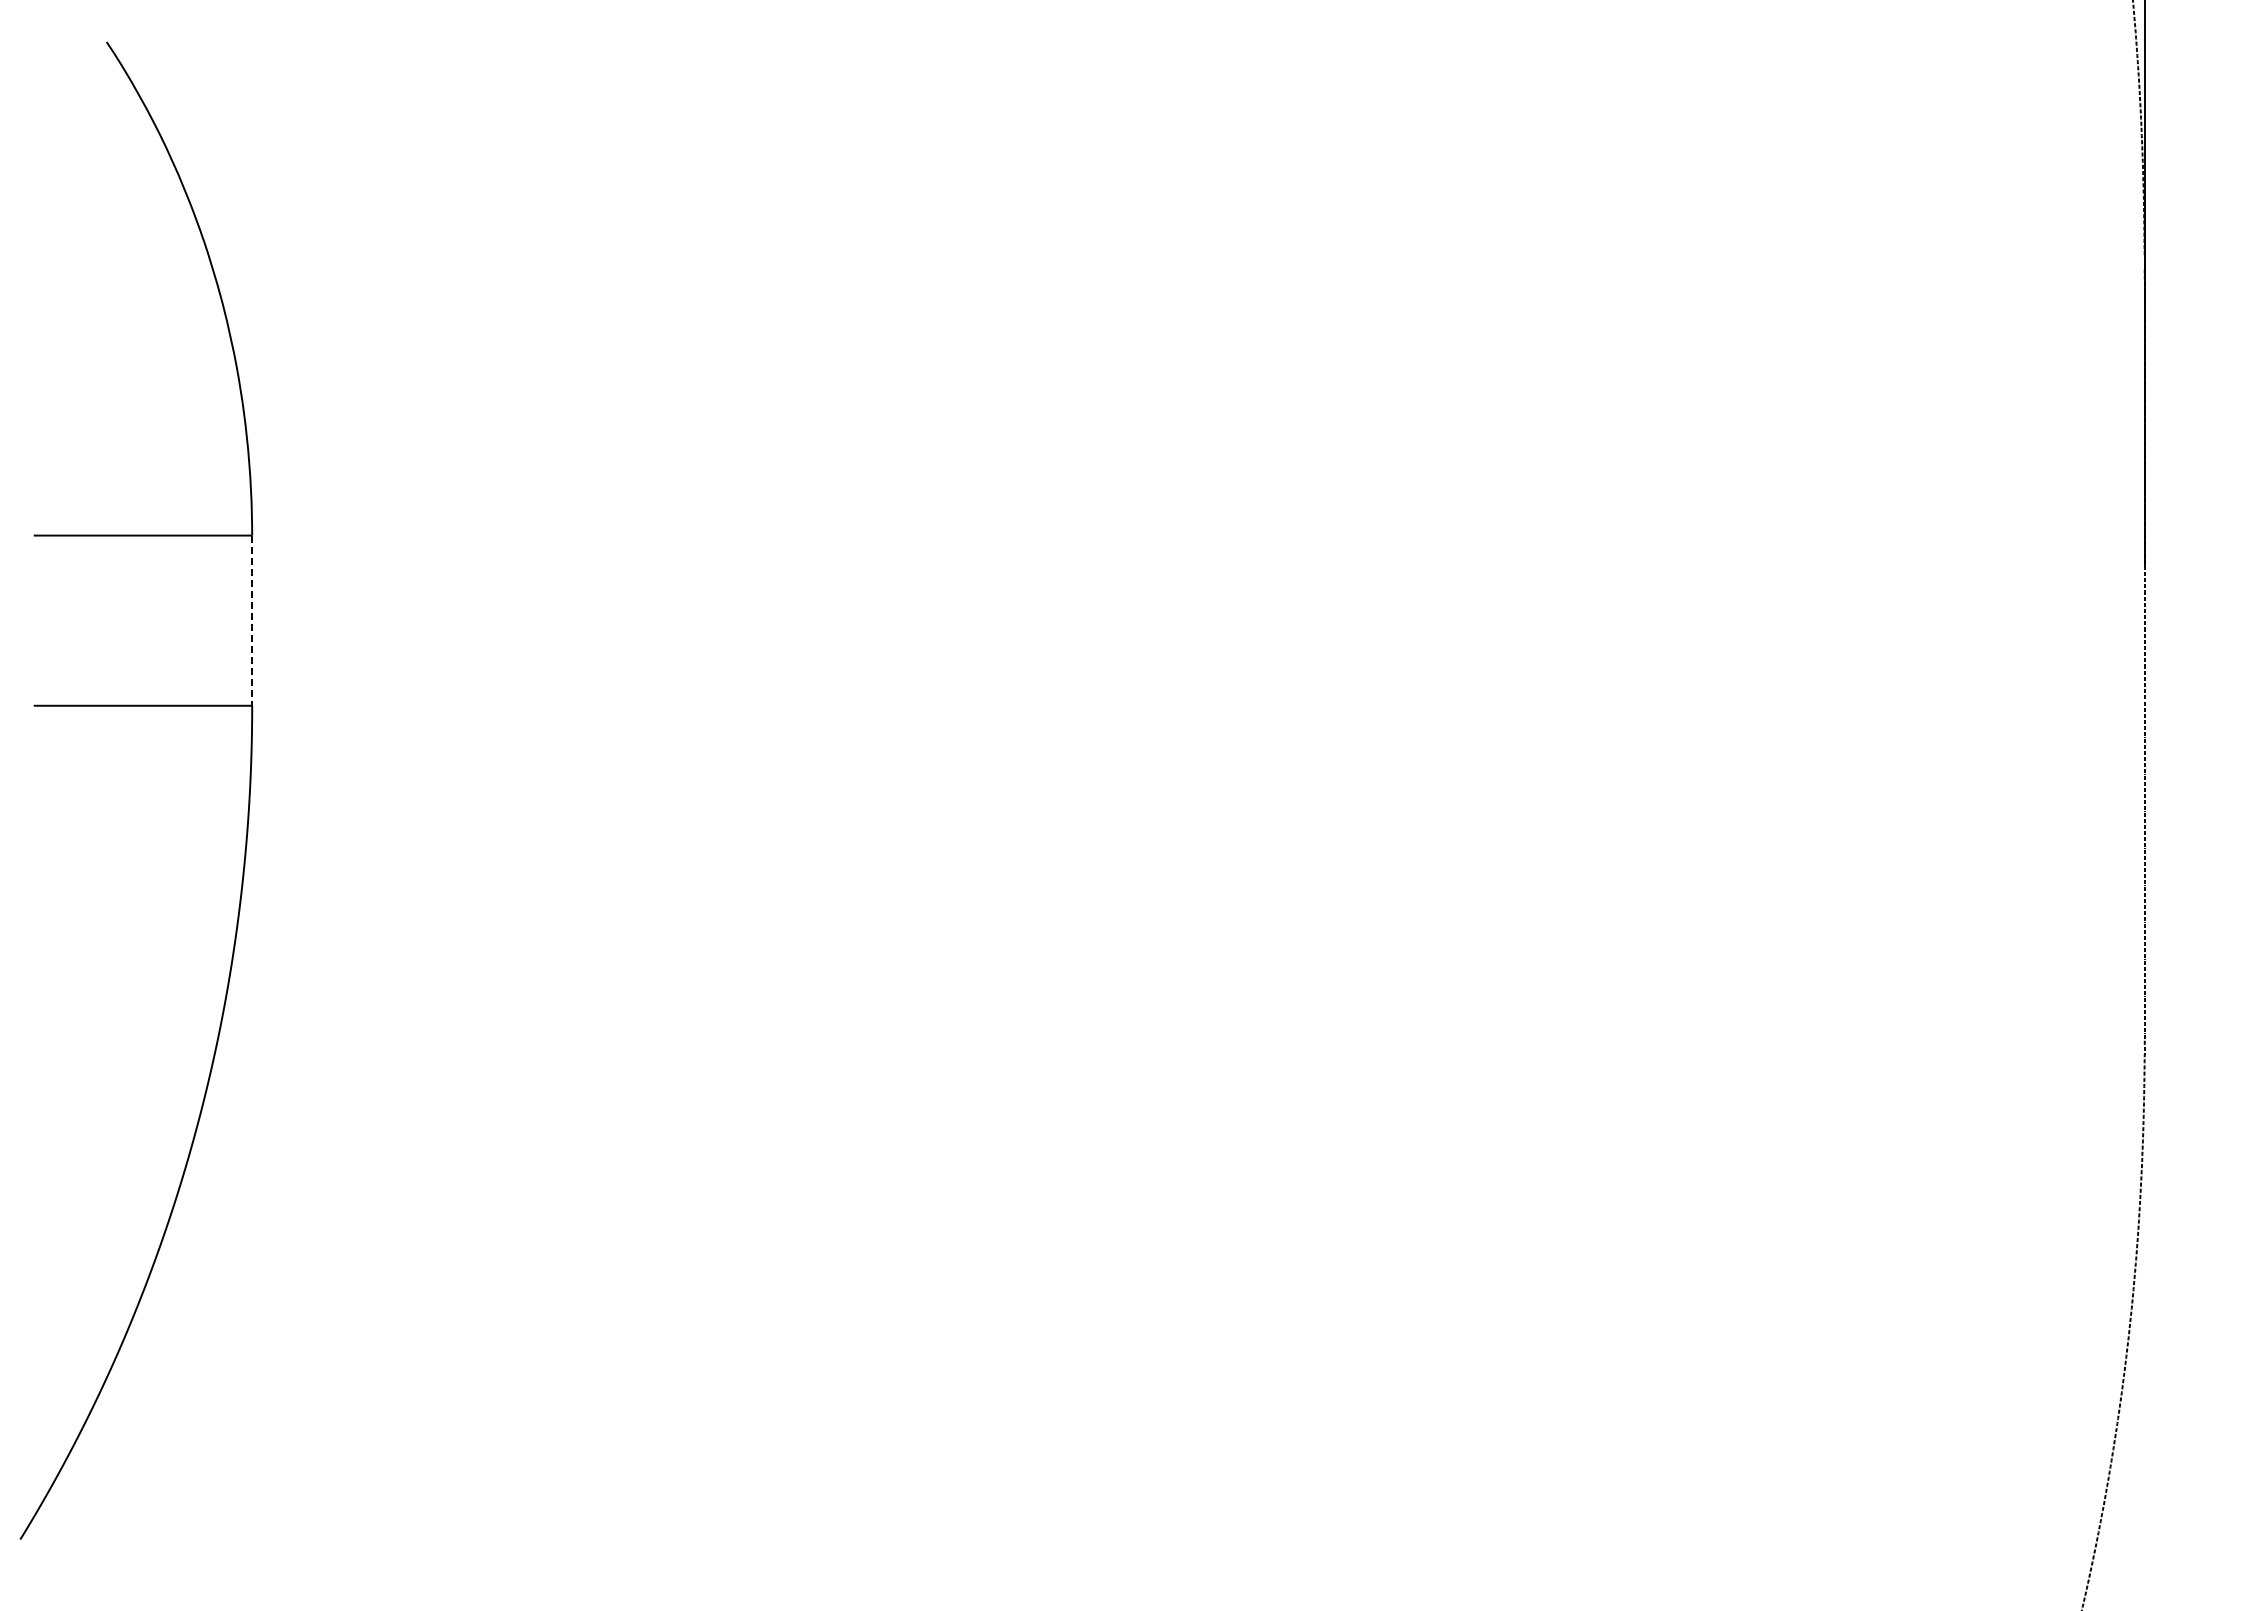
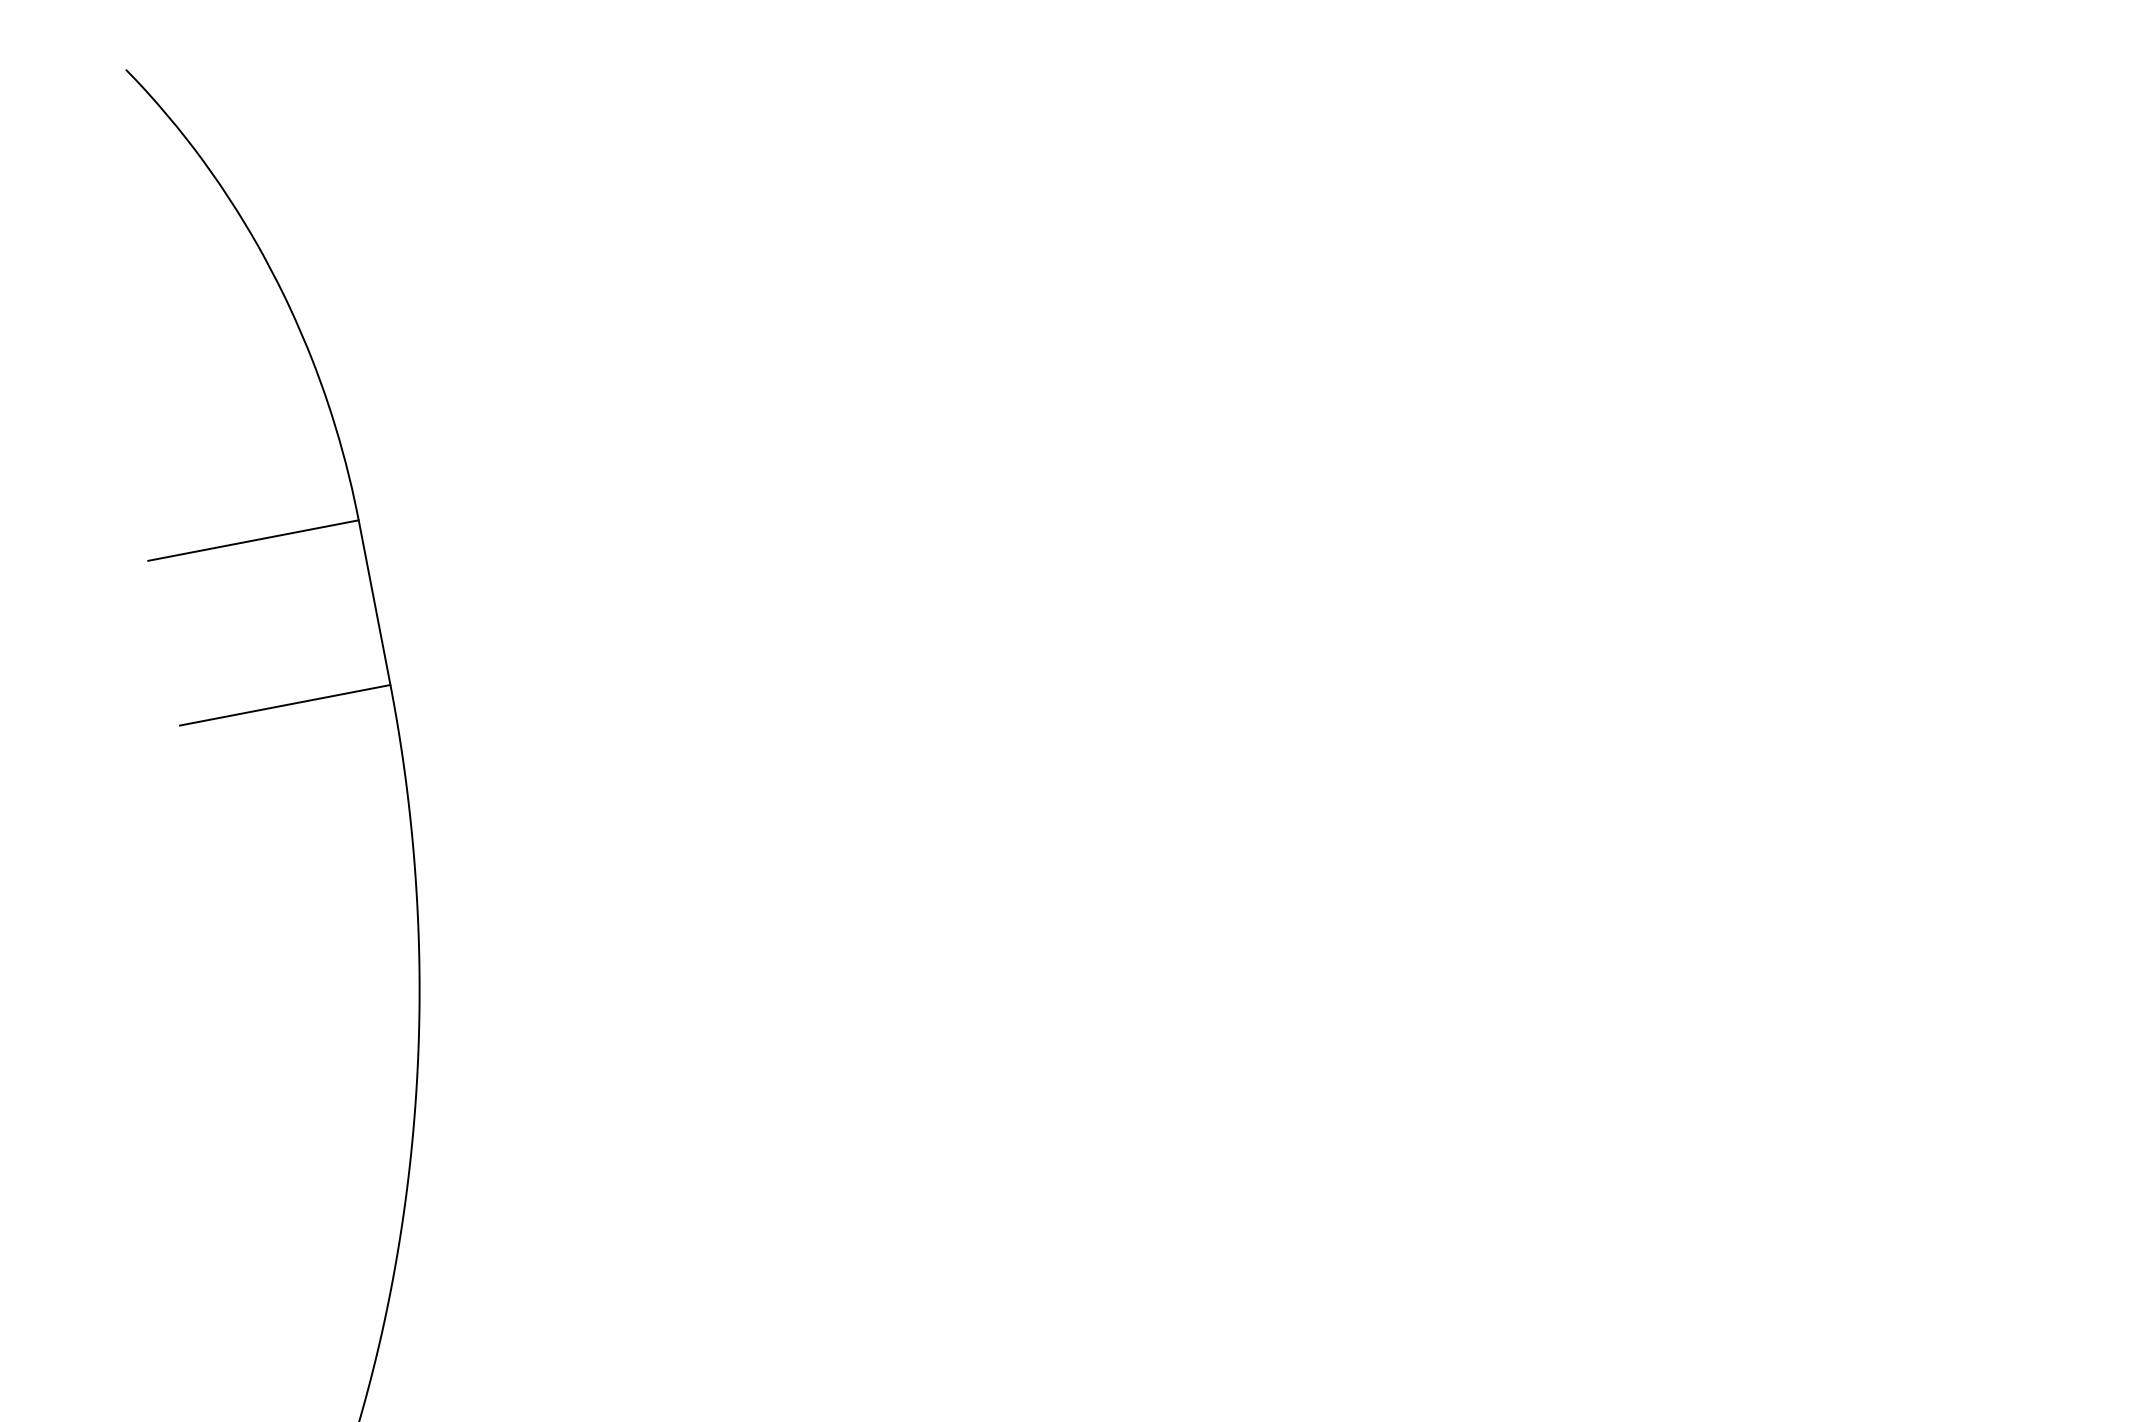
line: (252, 621) -> (375, 603), dashed -> solid

